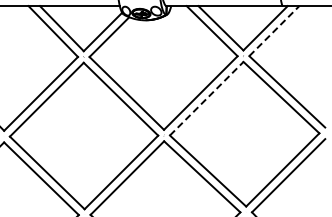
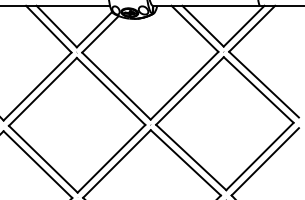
line: (274, 30) -> (252, 28), dashed -> solid
line: (207, 98) -> (190, 90), dashed -> solid

